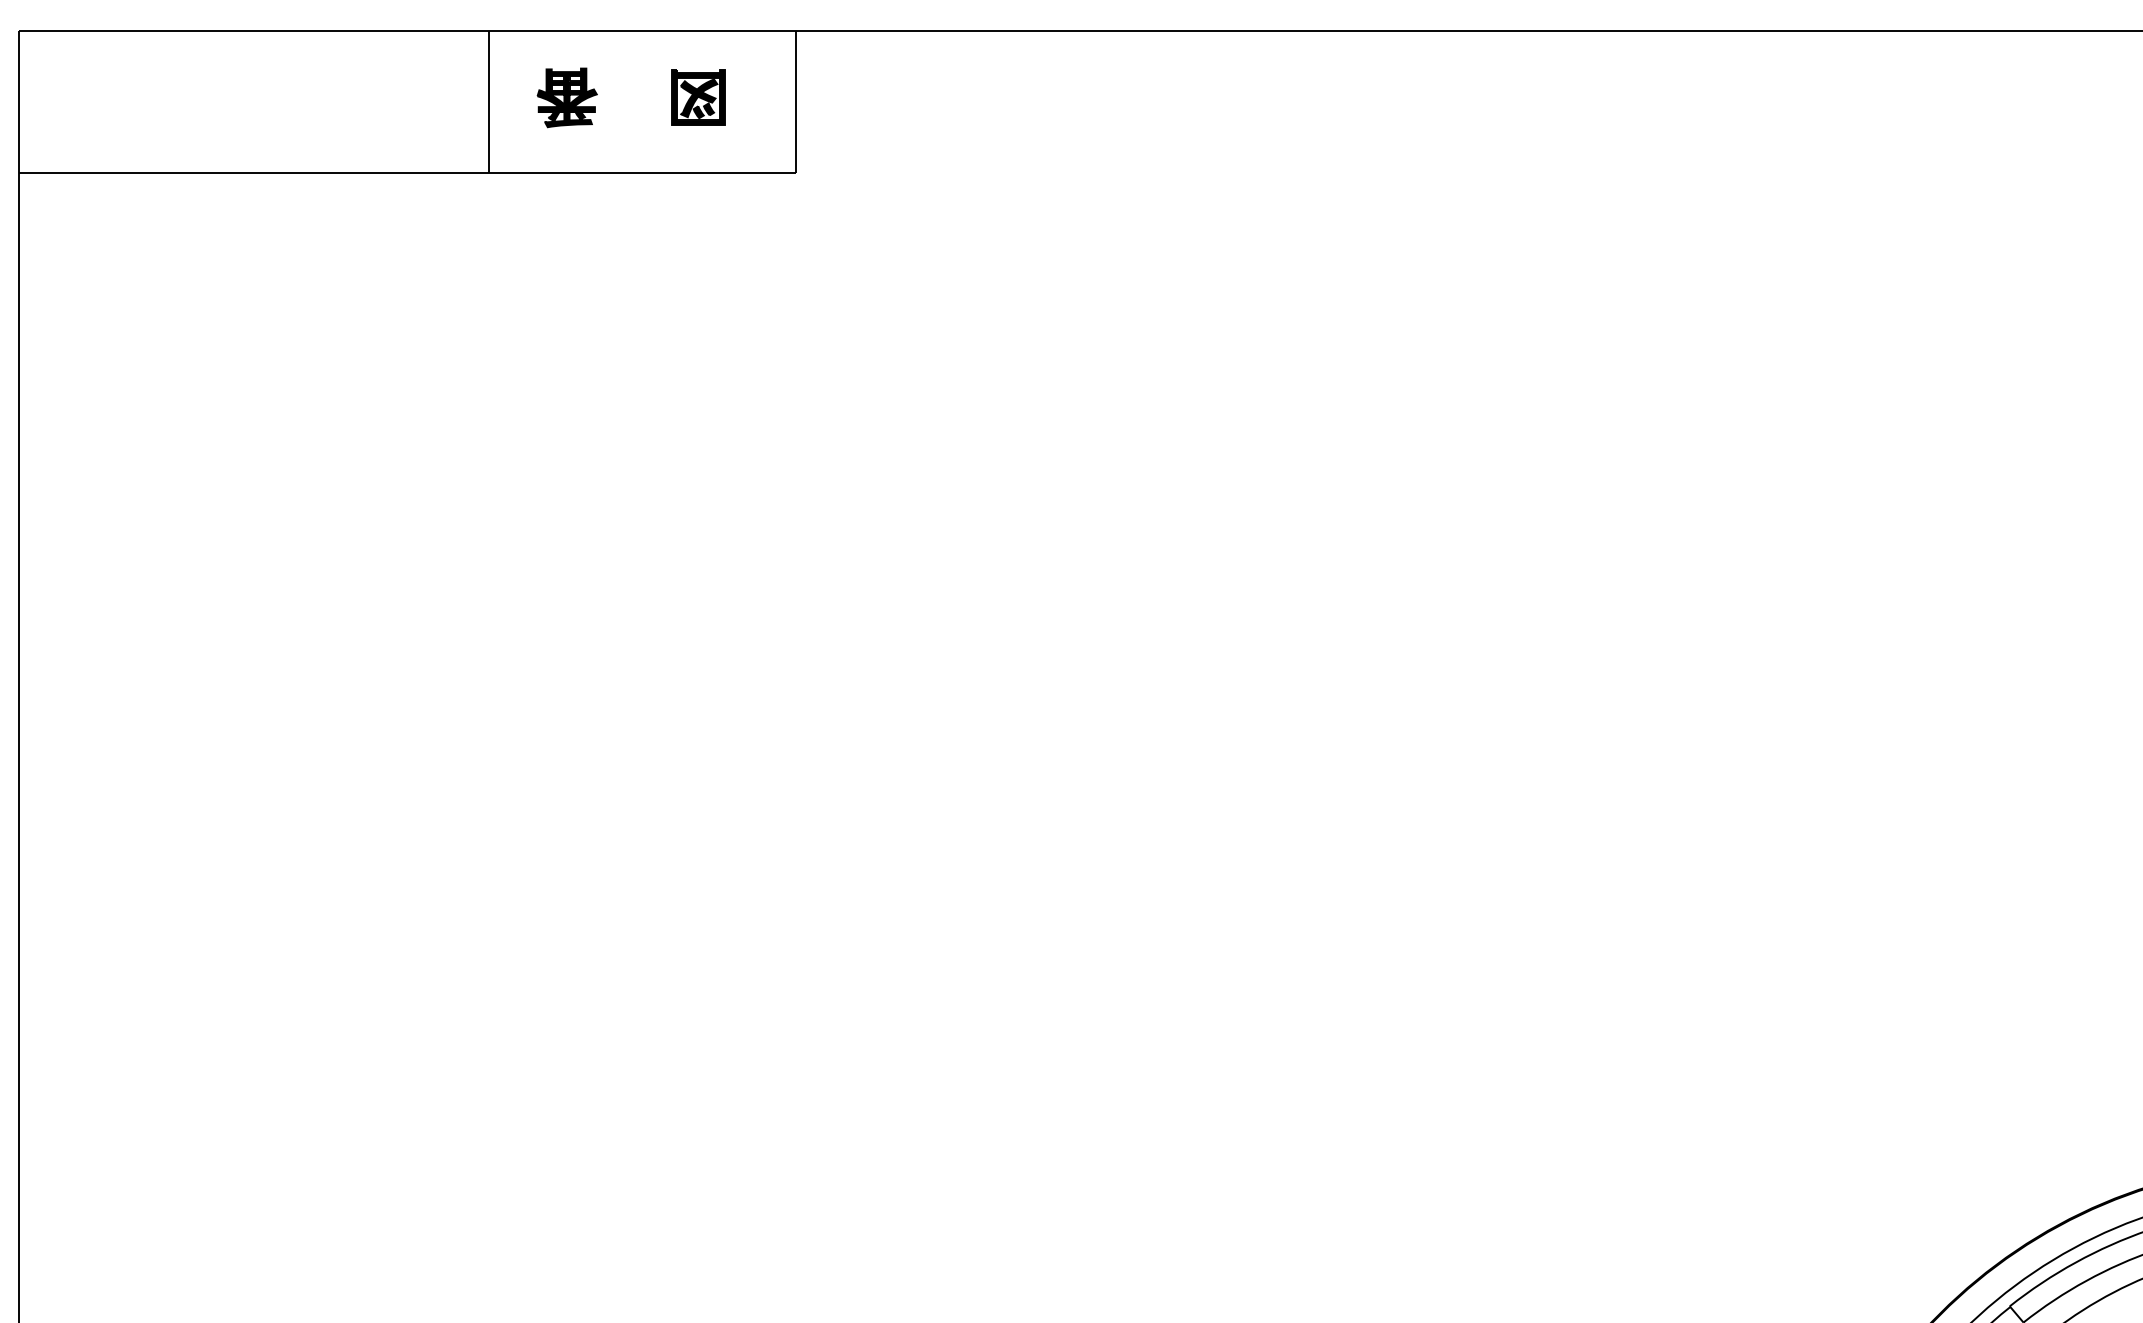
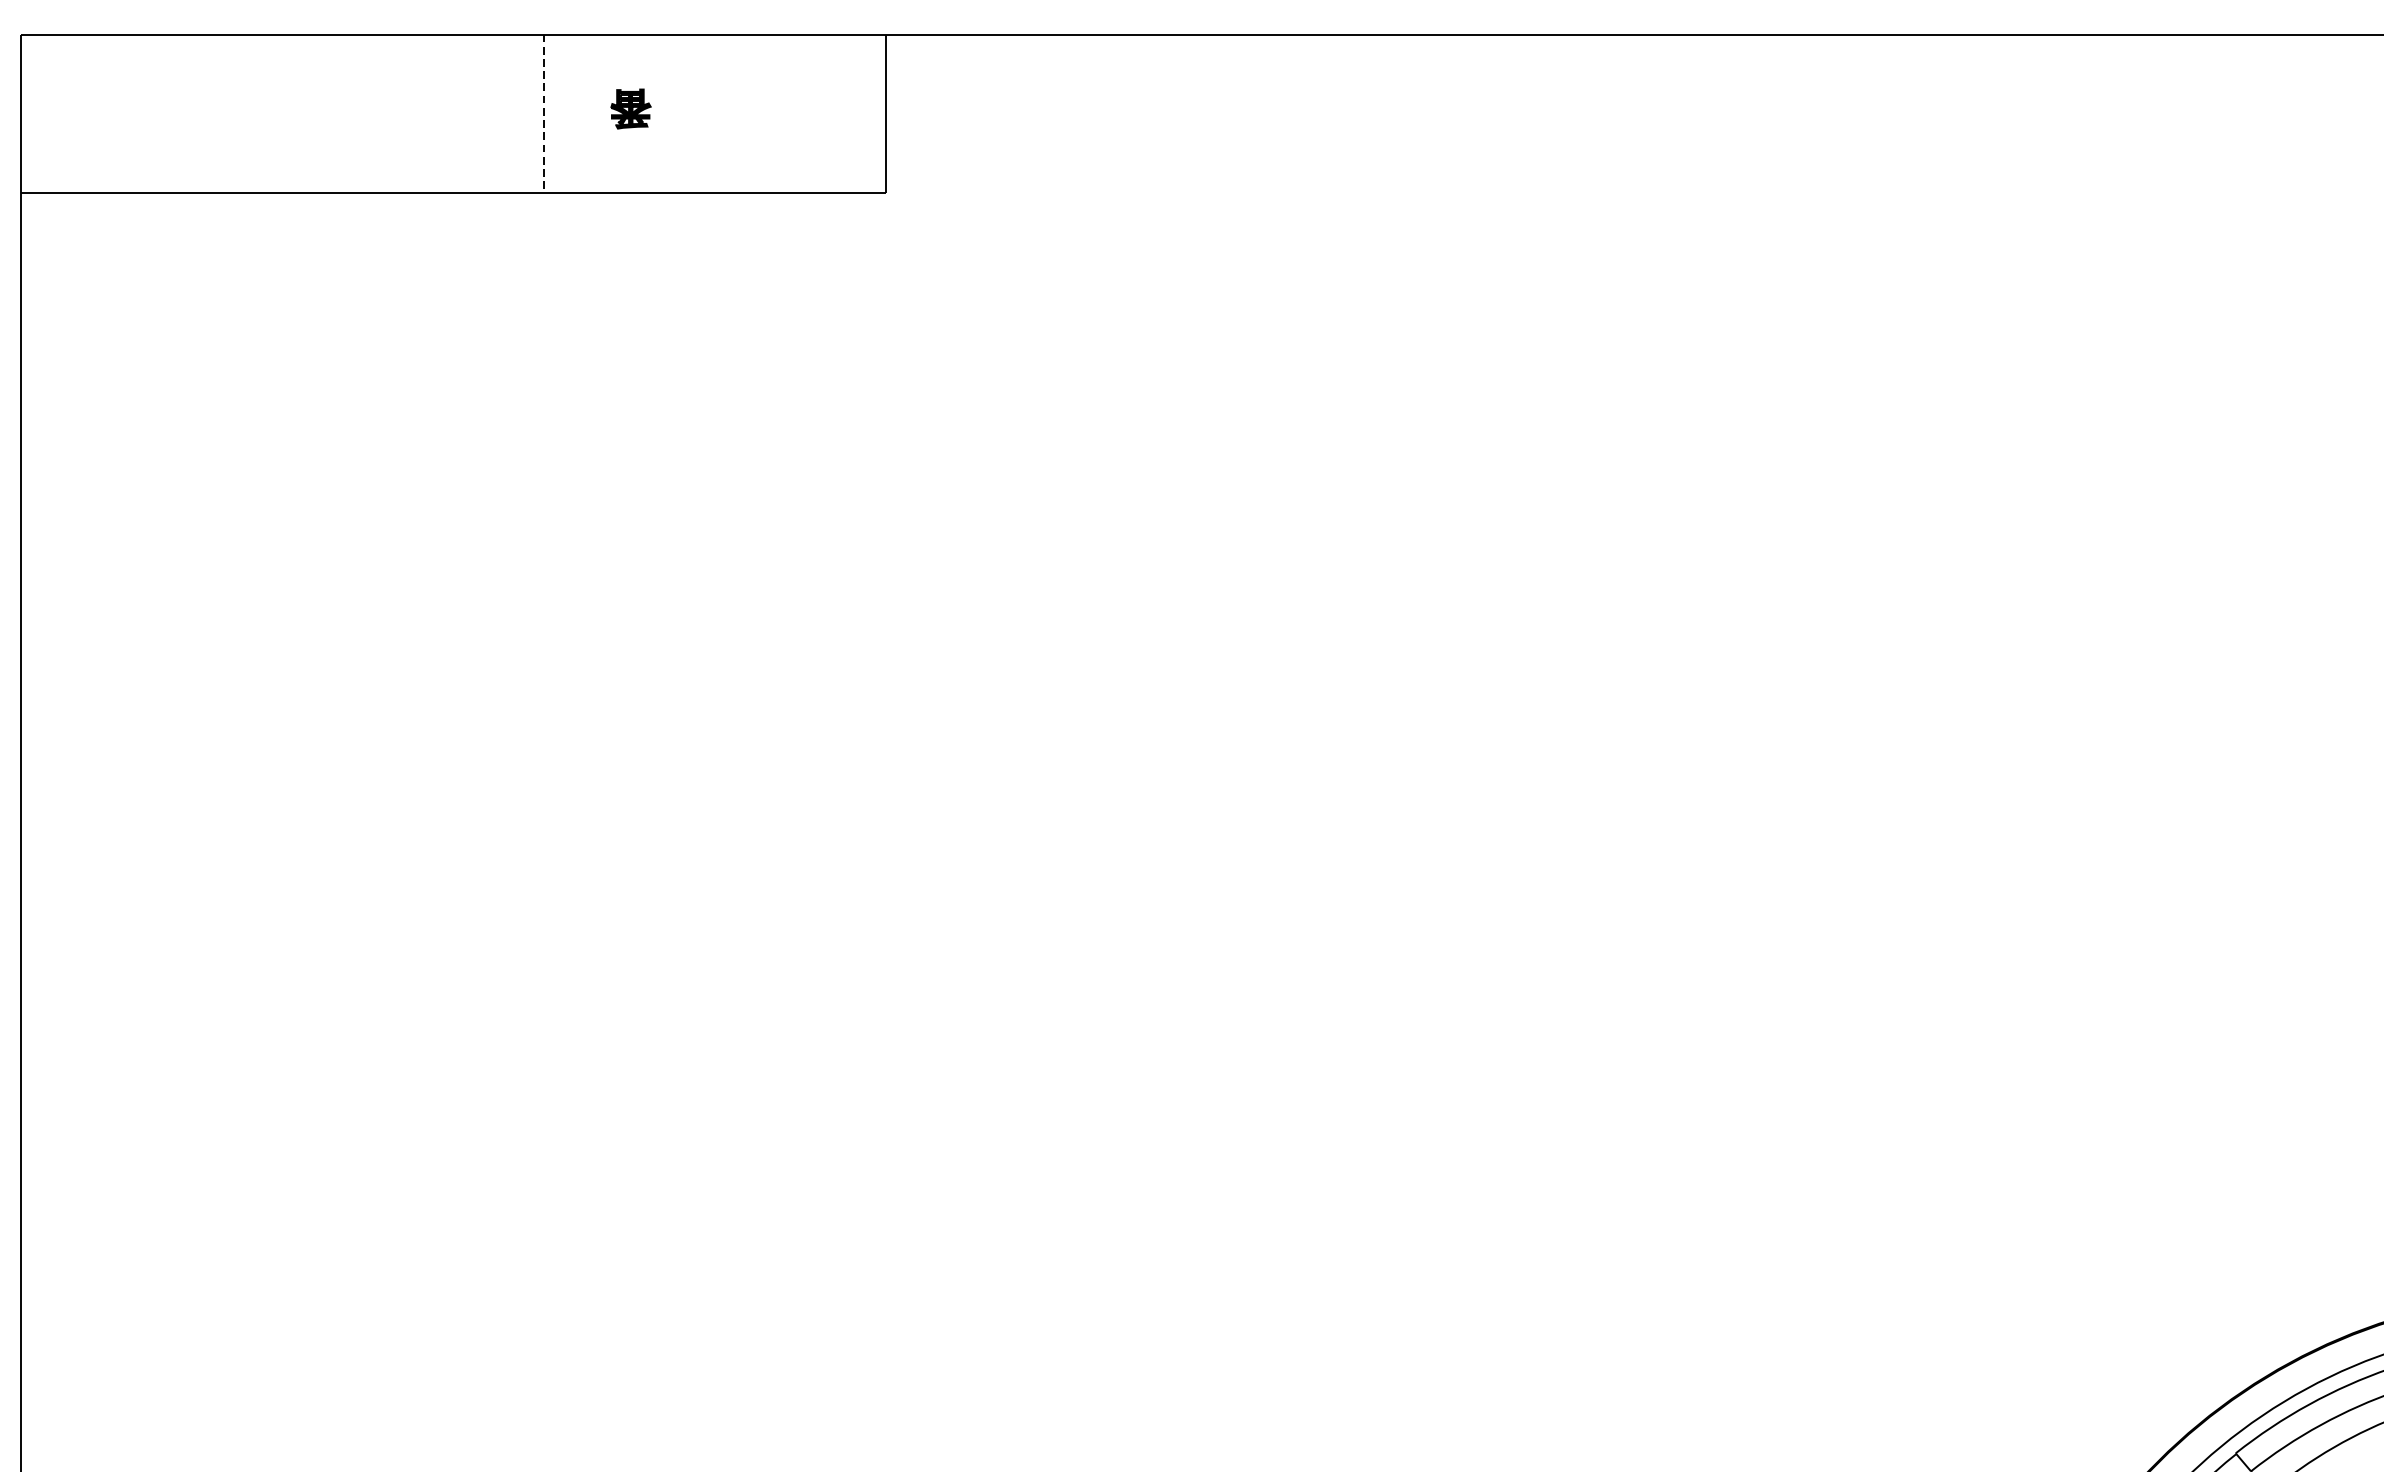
part: (566, 97) -> (630, 108), size x0.6
part: (698, 97) -> (777, 108), removed
line: (489, 102) -> (544, 114), solid -> dashed

